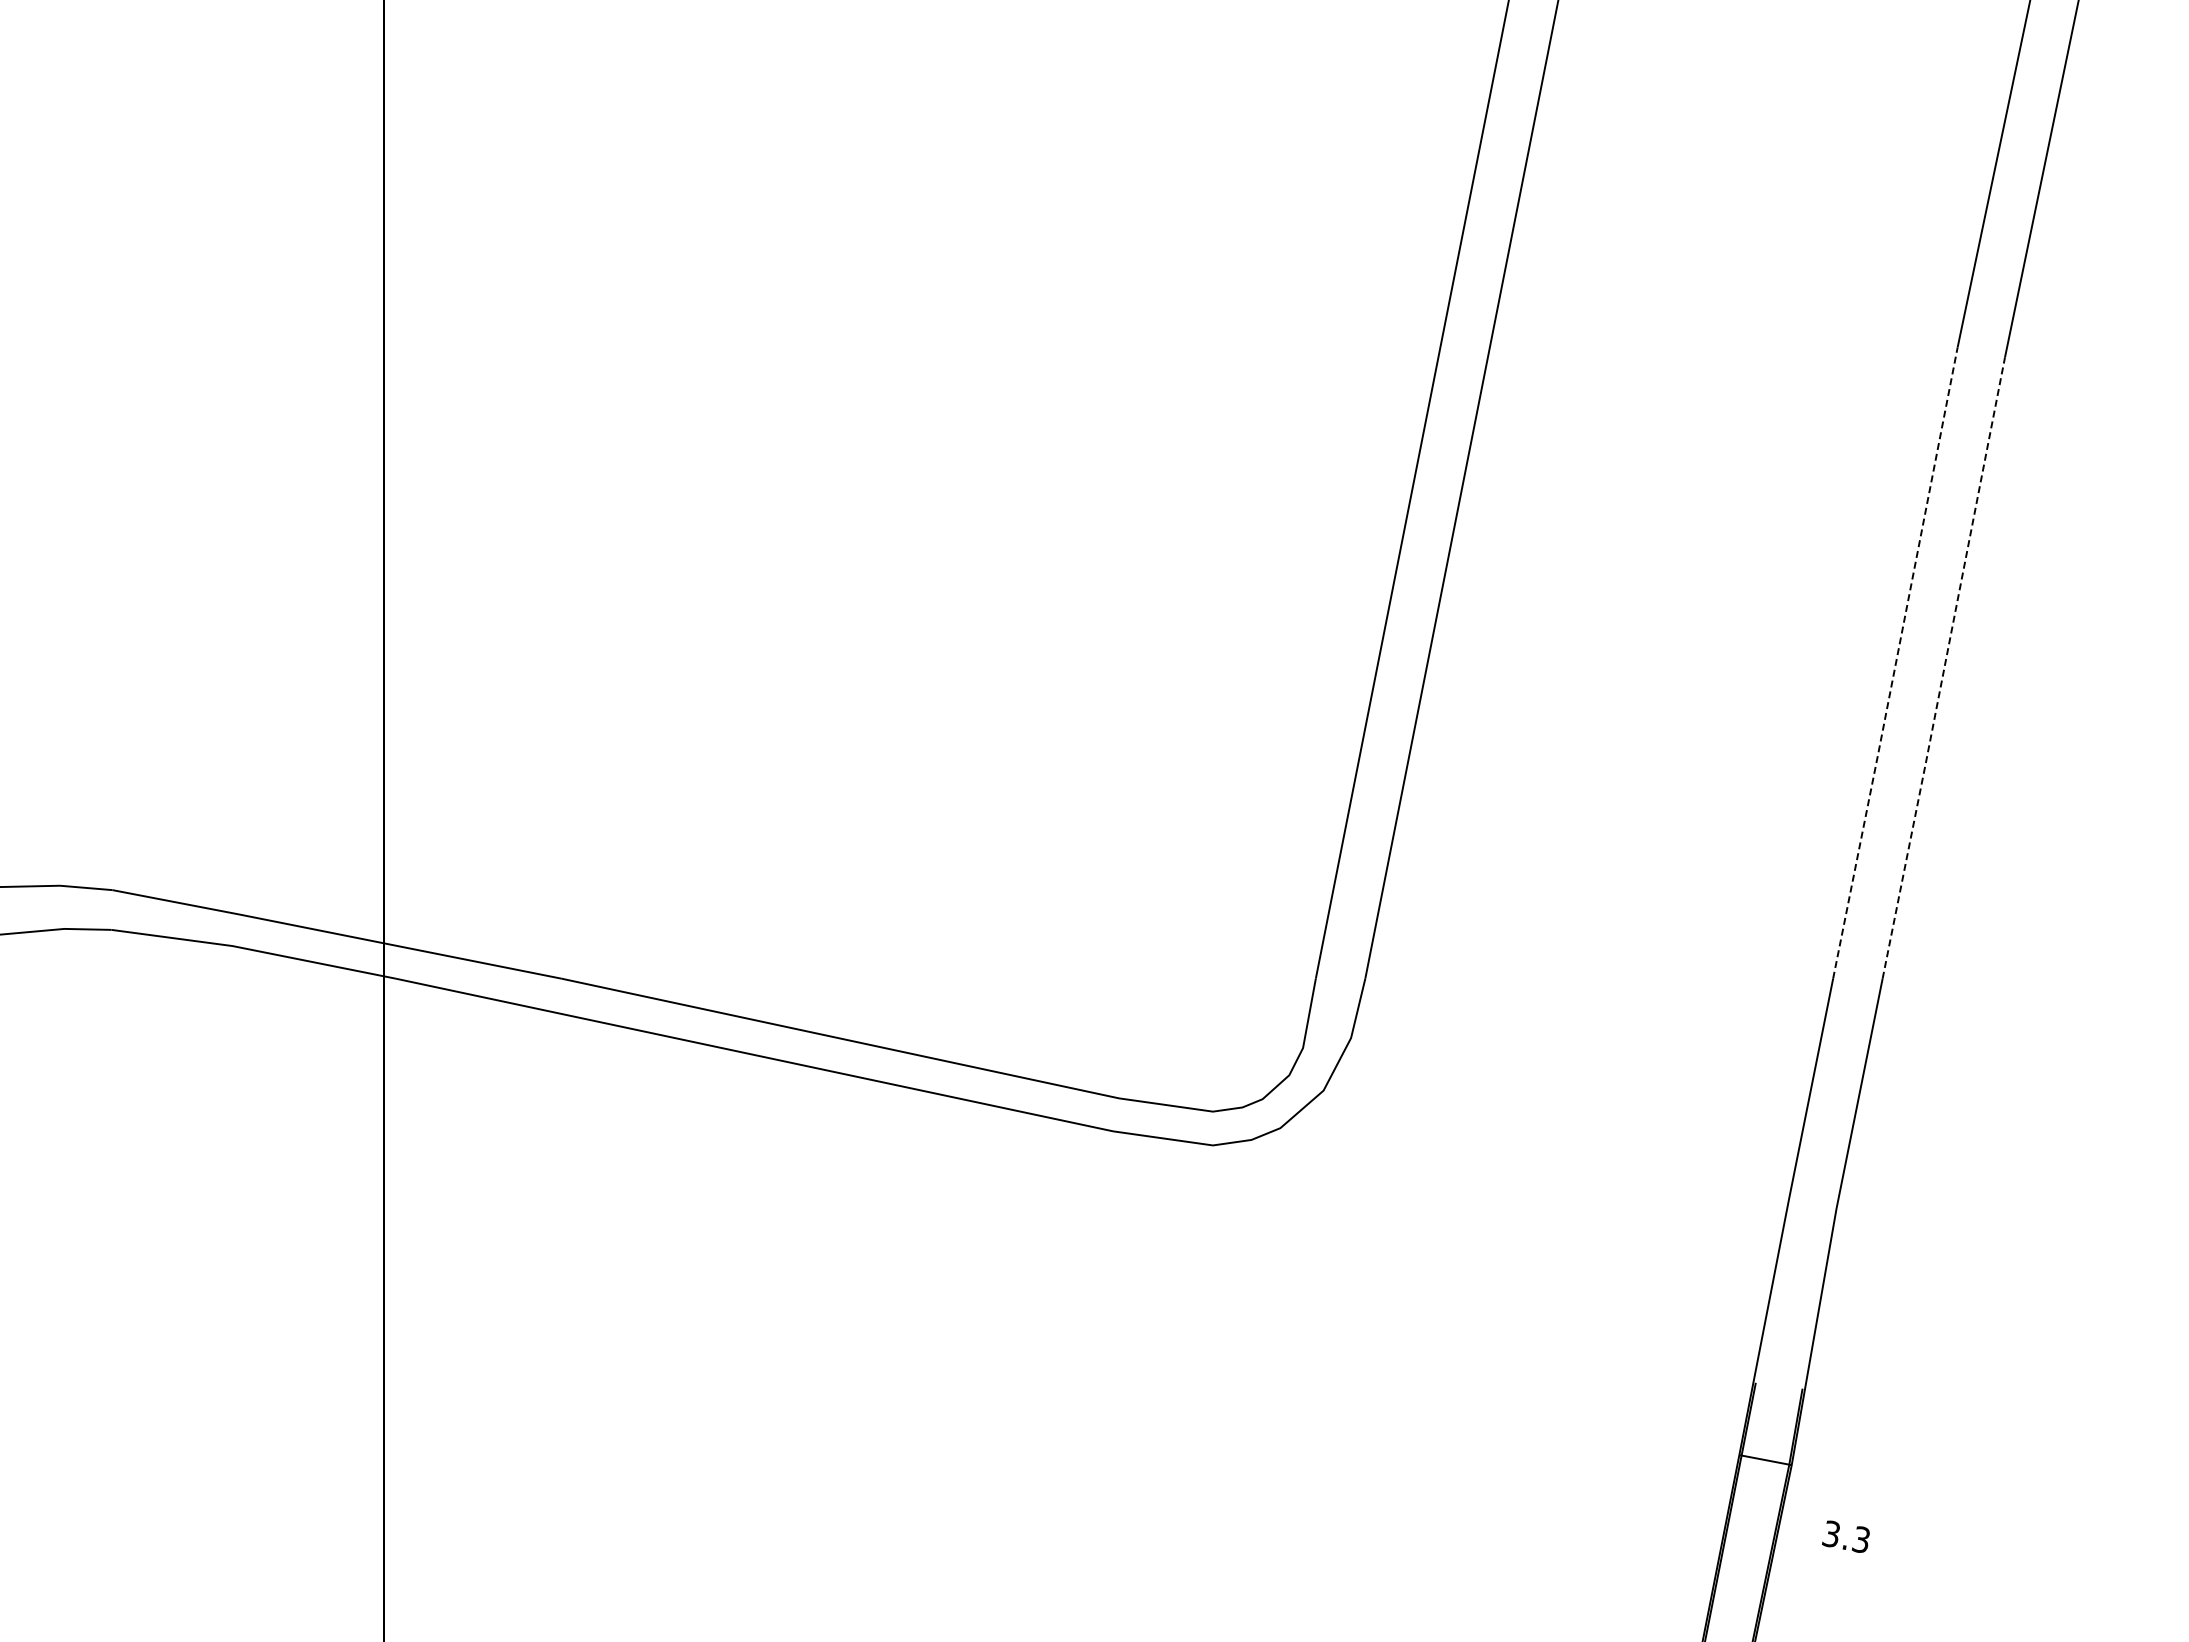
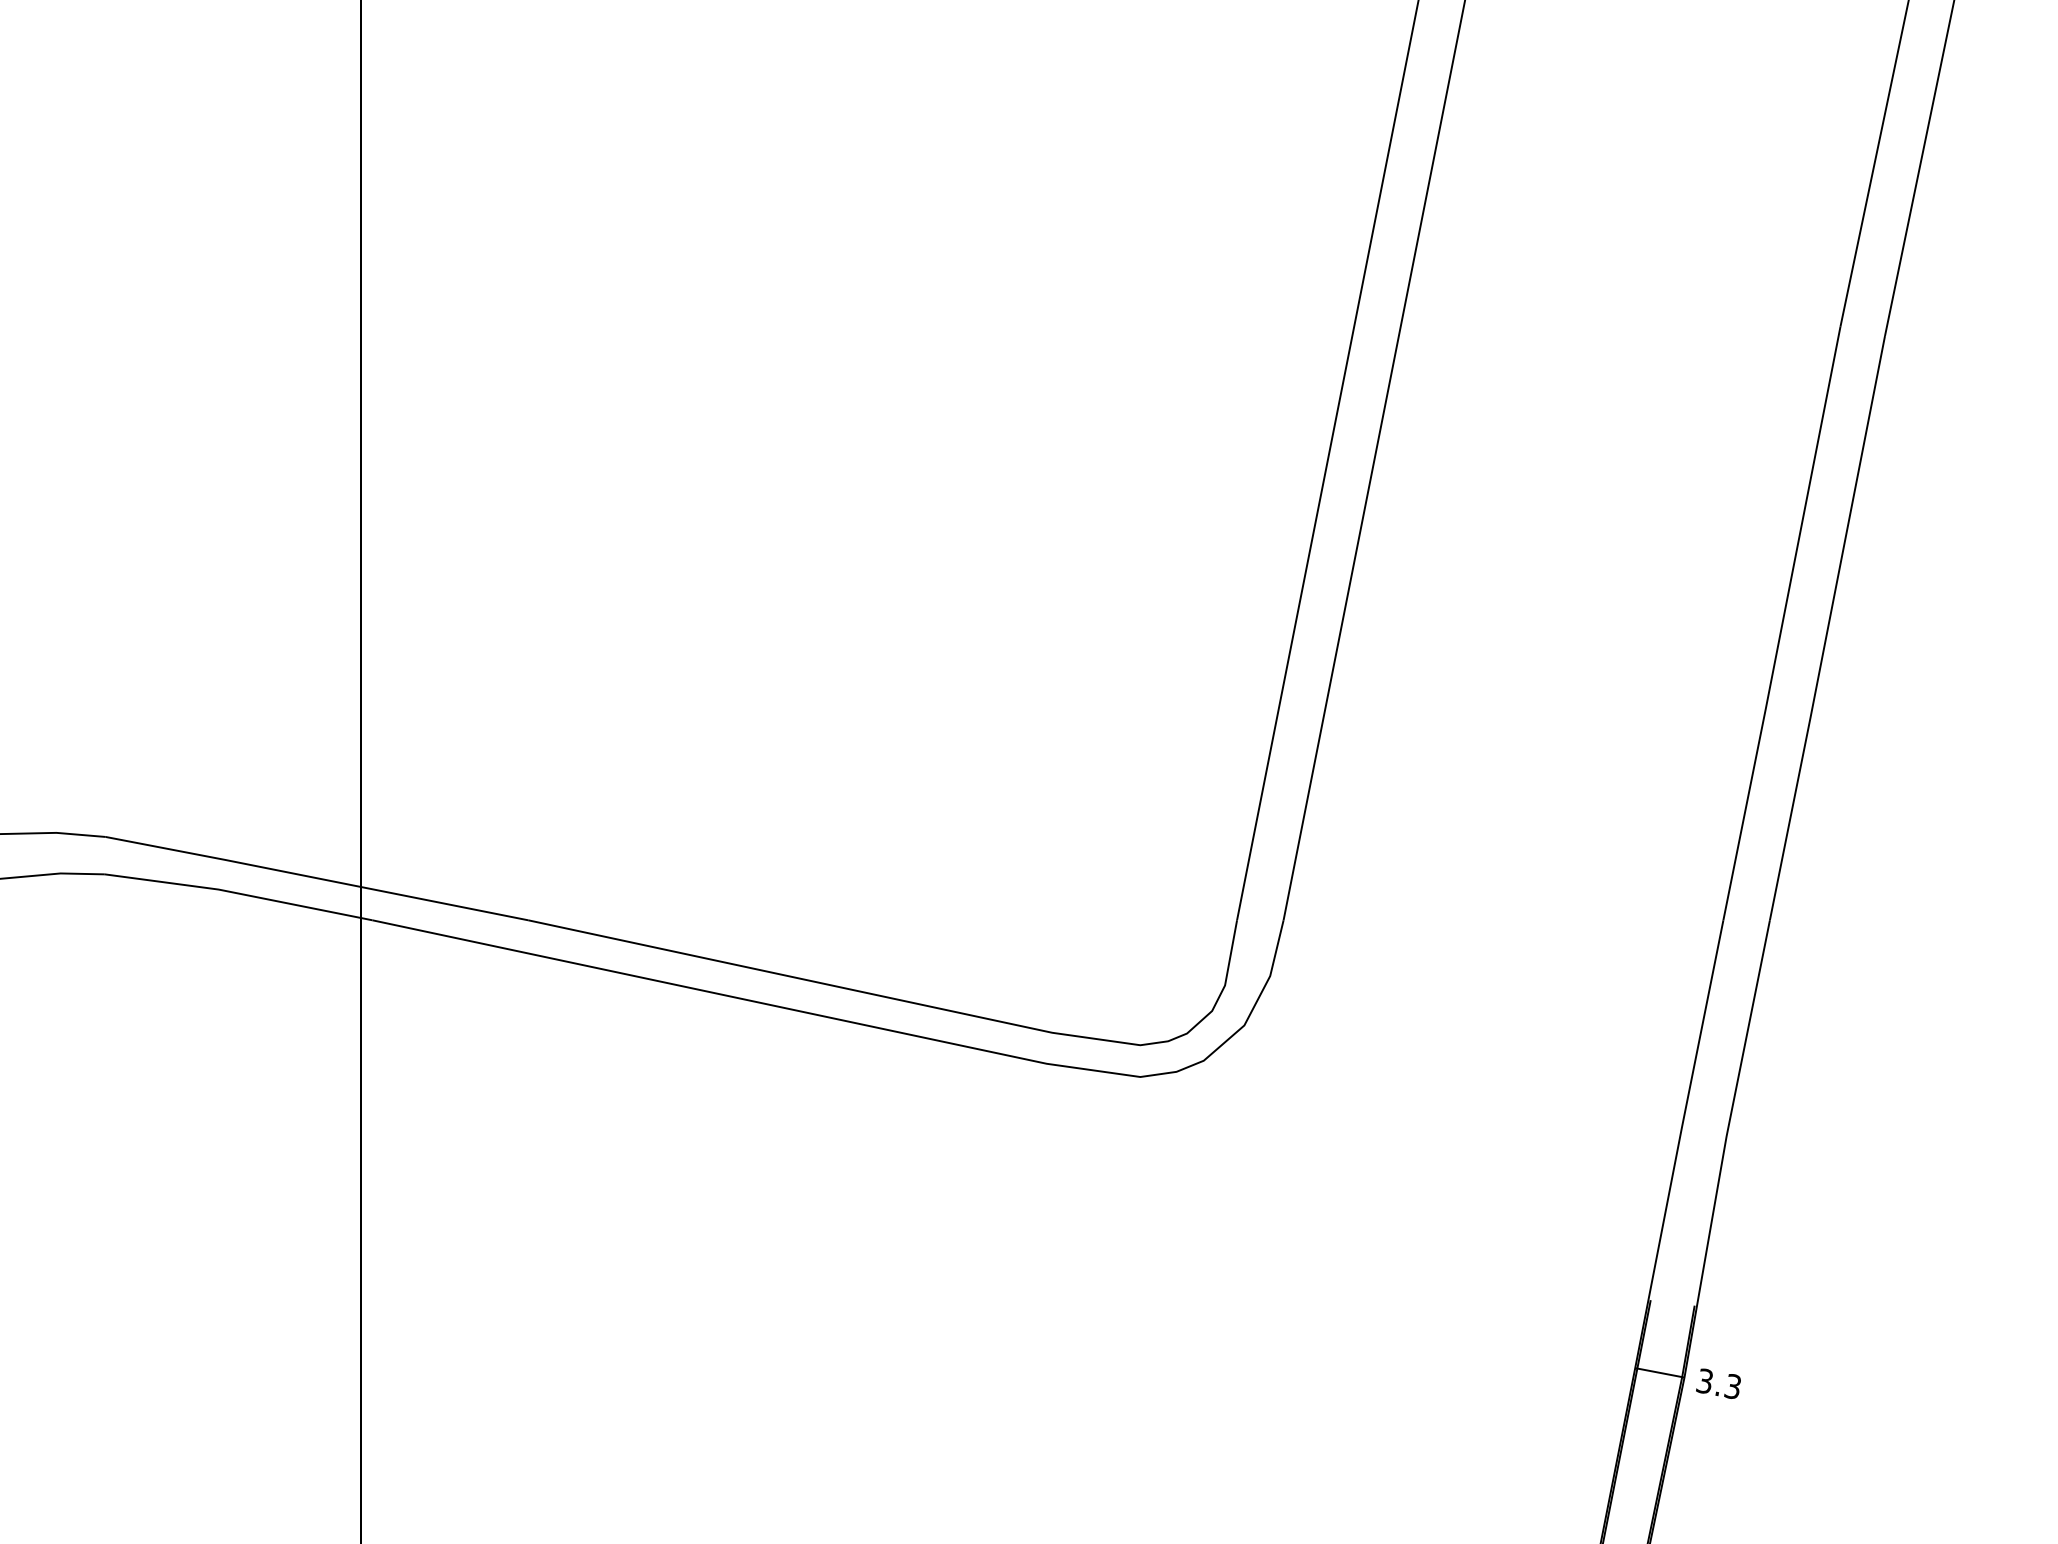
line: (1895, 663) -> (1782, 623), dashed -> solid
line: (1944, 668) -> (1828, 628), dashed -> solid
text: (1845, 1536) -> (1718, 1383), moved

